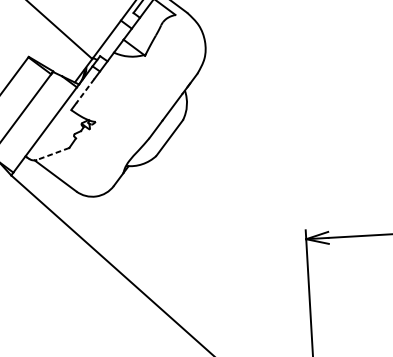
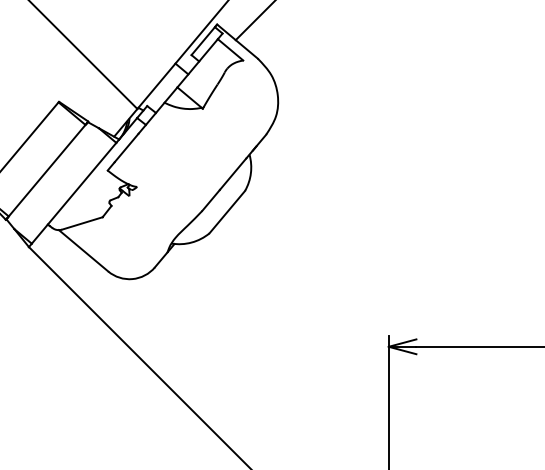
line: (85, 91) -> (126, 148), dashed -> solid
line: (52, 154) -> (81, 223), dashed -> solid

